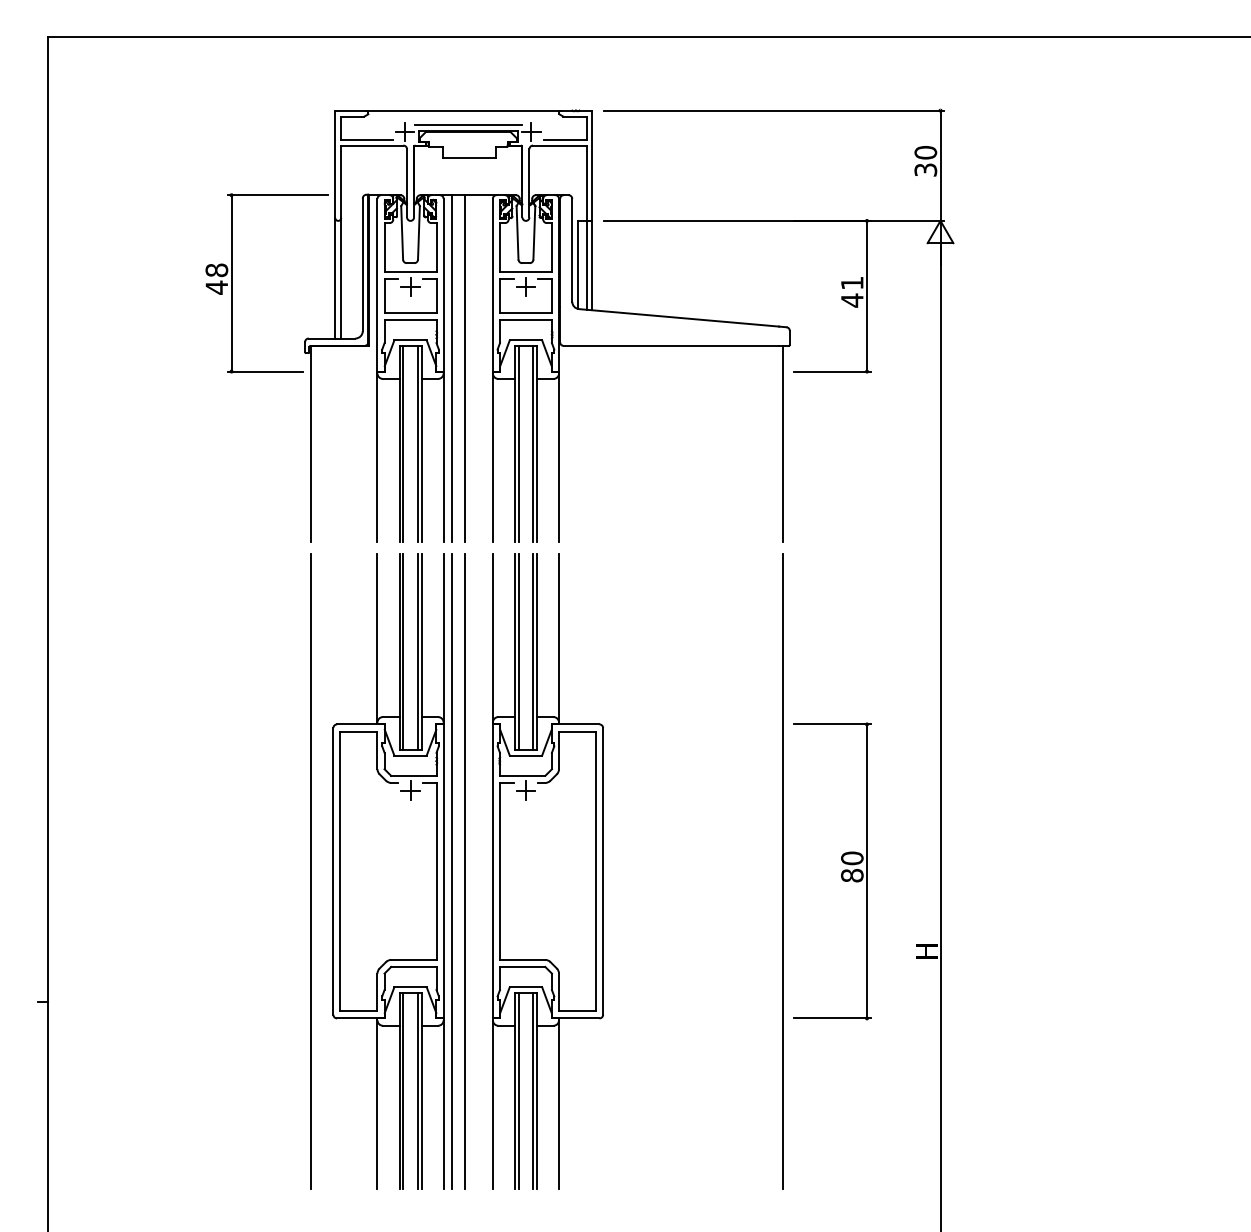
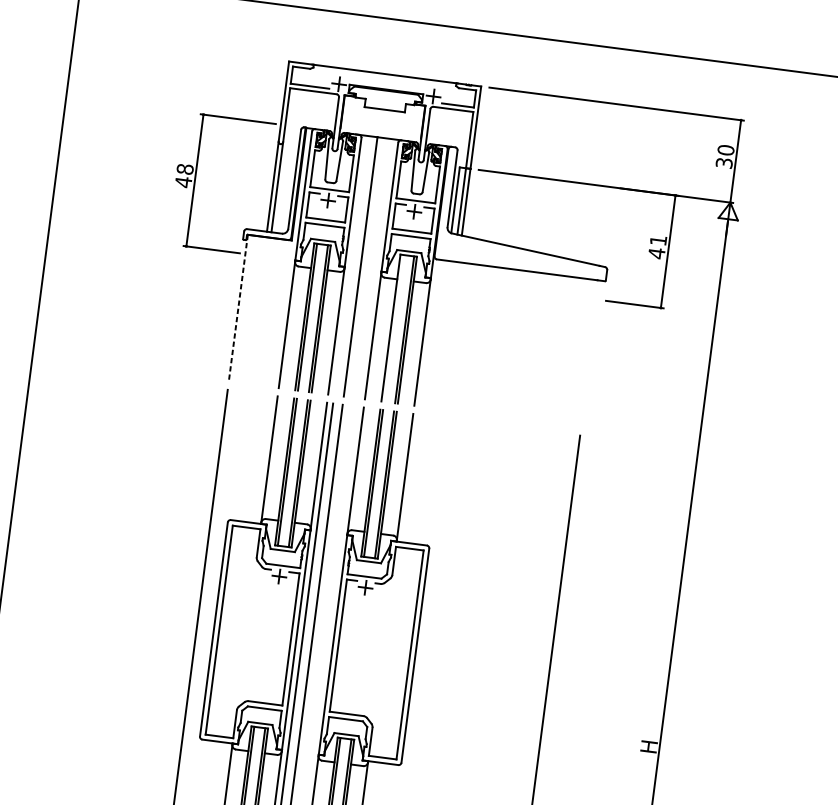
line: (467, 124) -> (386, 84), removed
line: (451, 368) -> (350, 265), removed
line: (518, 443) -> (393, 327), removed
line: (782, 443) -> (590, 353), removed
line: (310, 444) -> (238, 308), solid -> dashed
part: (841, 872) -> (593, 679), removed

